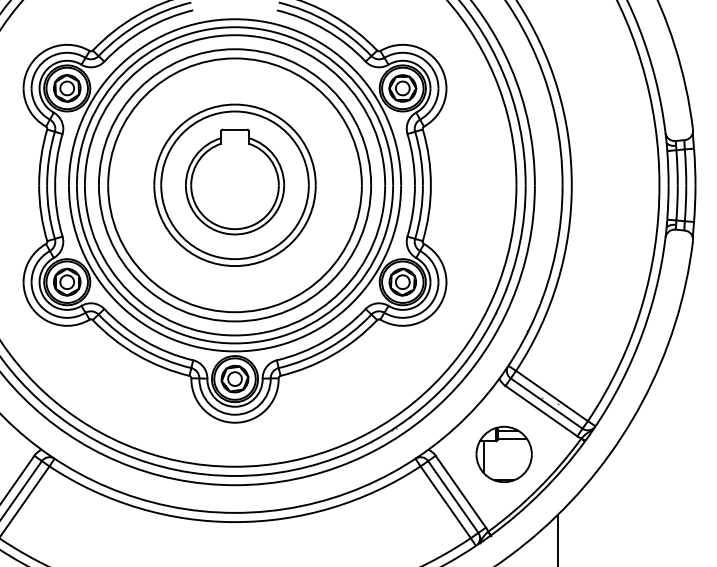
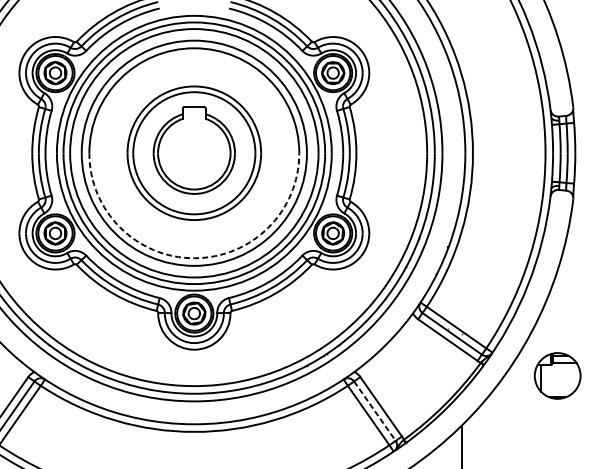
arc: (235, 312) -> (194, 258), solid -> dashed
part: (503, 453) -> (557, 375), moved
line: (453, 497) -> (375, 411), solid -> dashed

